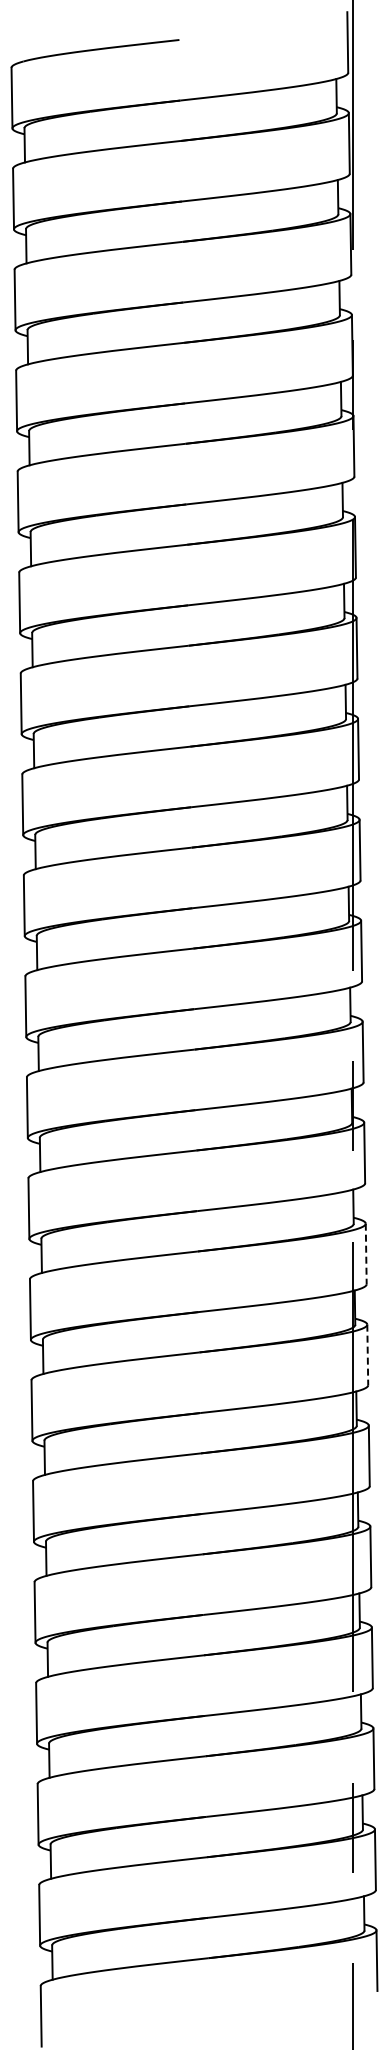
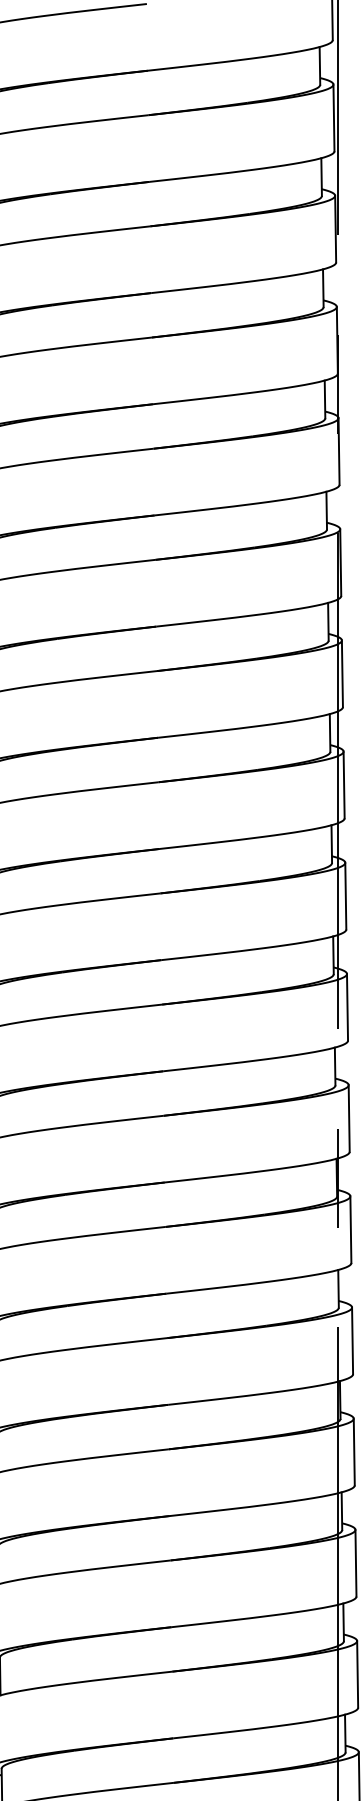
line: (366, 1254) -> (352, 1341), dashed -> solid
line: (367, 1355) -> (353, 1452), dashed -> solid

